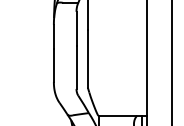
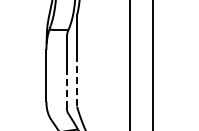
line: (88, 58) -> (77, 80), solid -> dashed
line: (76, 66) -> (66, 87), solid -> dashed

